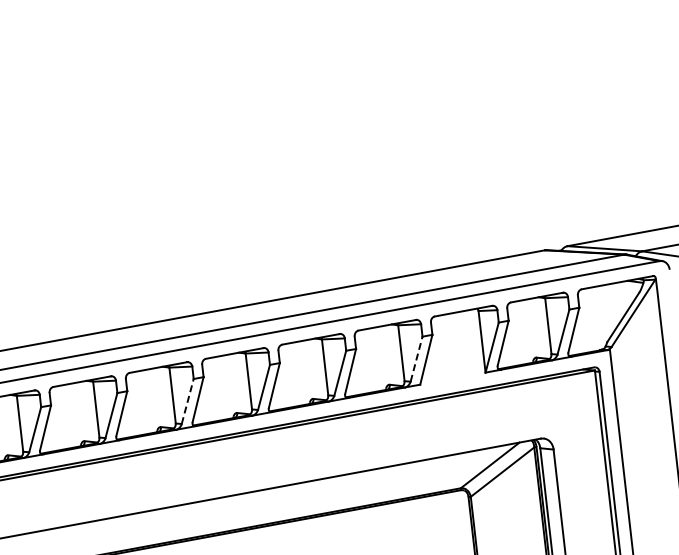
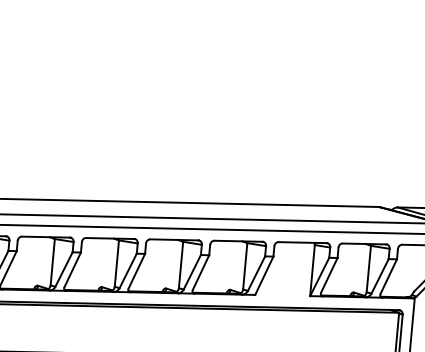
line: (416, 358) -> (256, 273), dashed -> solid
line: (187, 401) -> (63, 269), dashed -> solid

